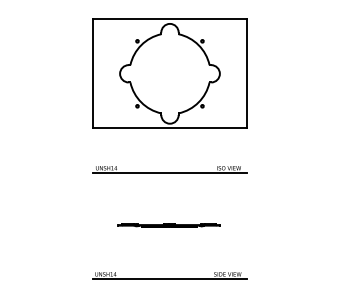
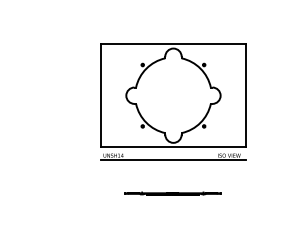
part: (169, 73) -> (173, 95), moved
line: (168, 225) -> (172, 193), moved

